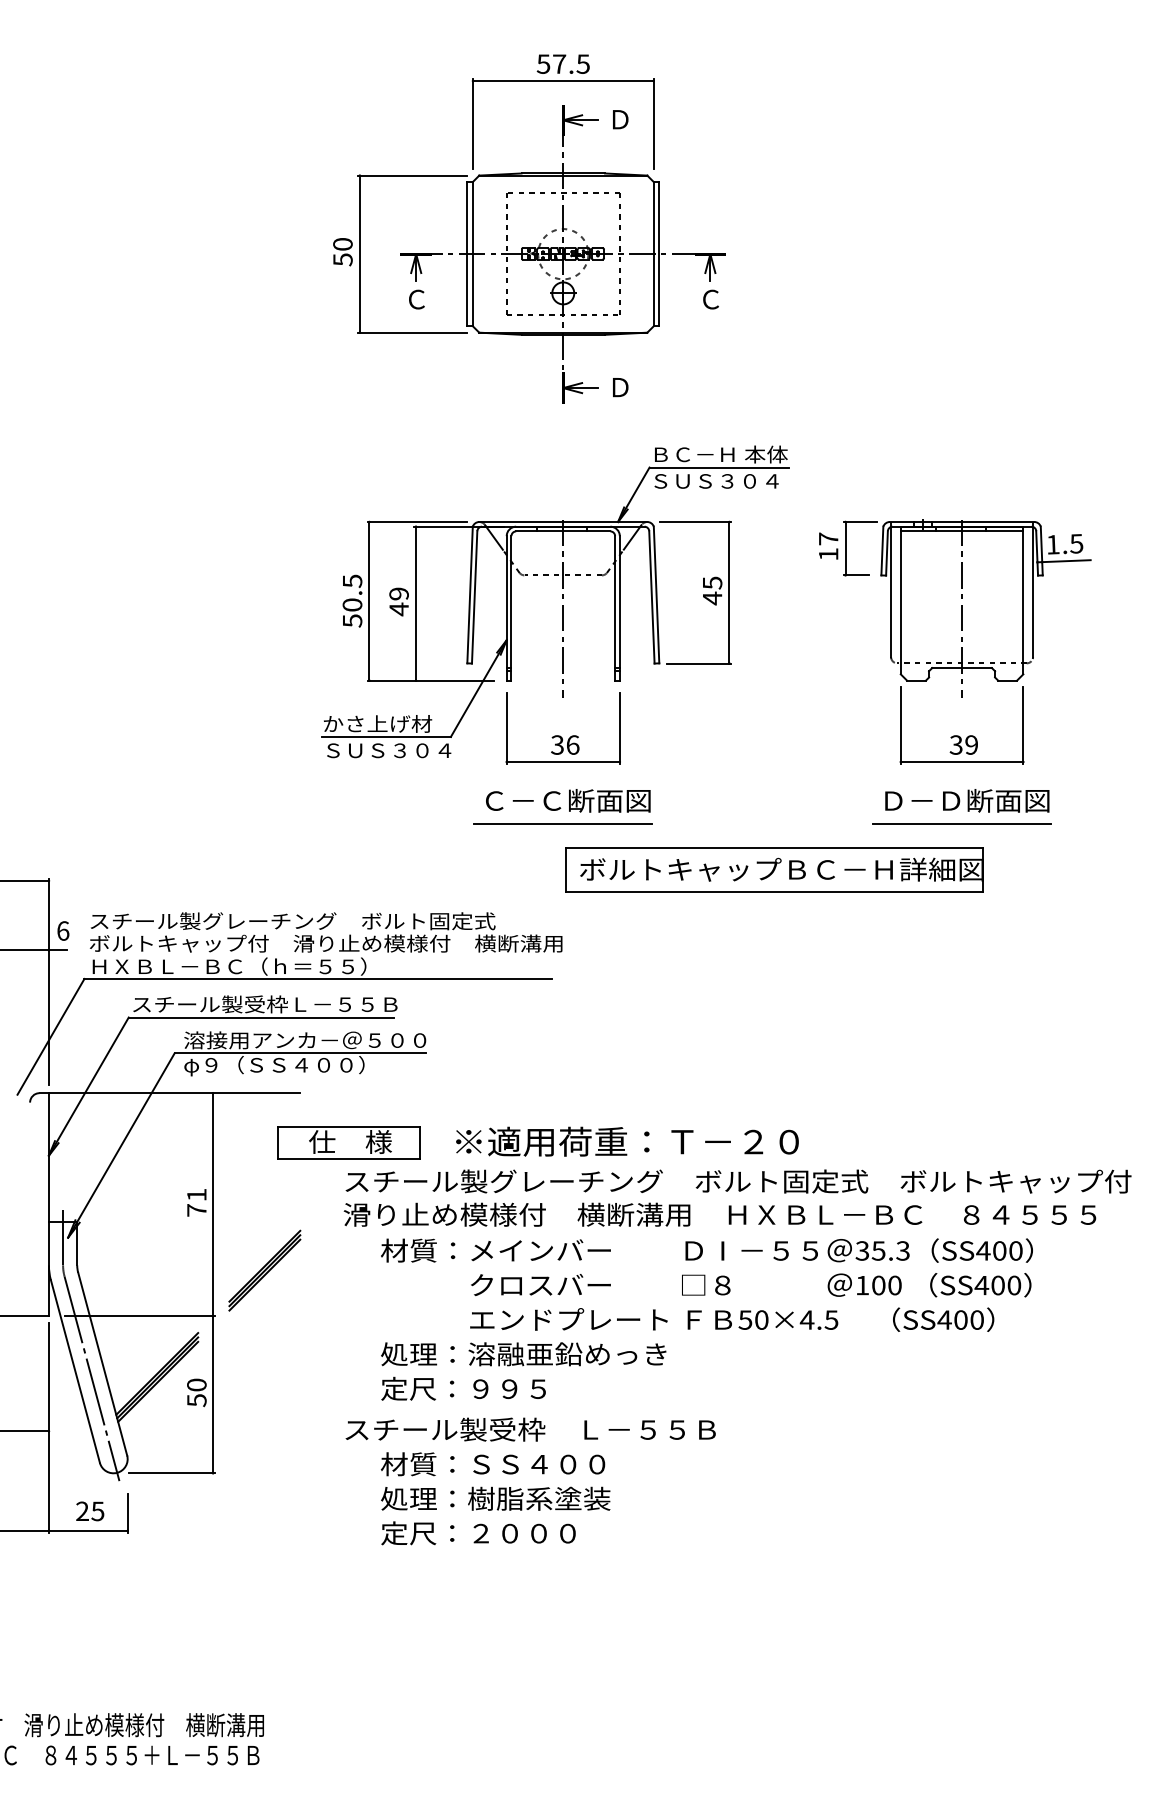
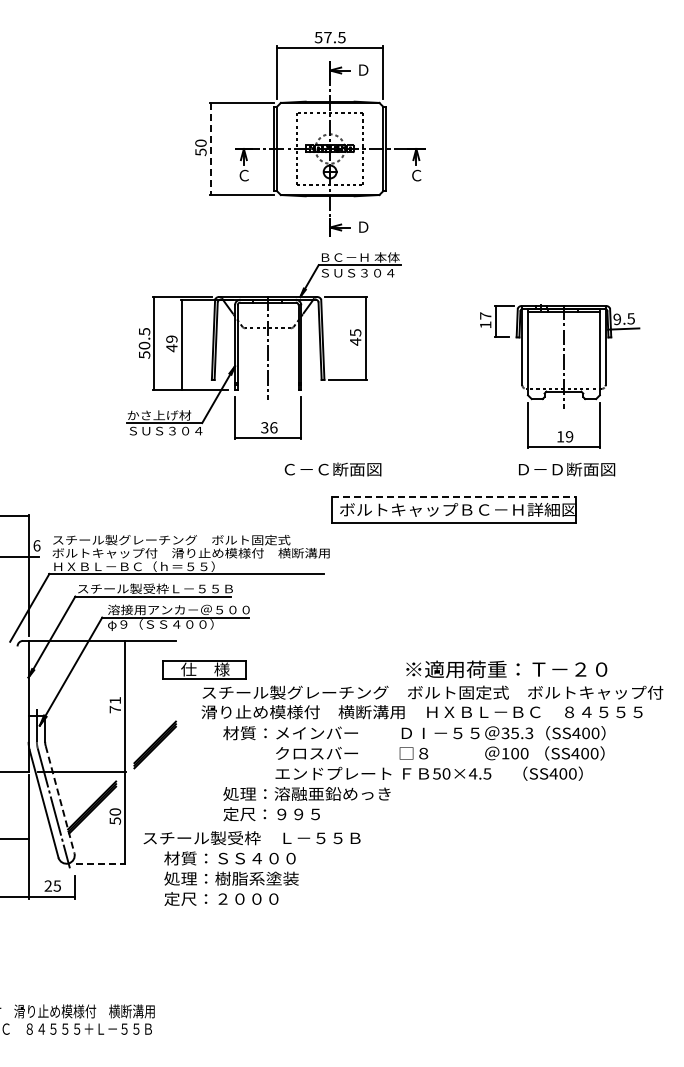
line: (359, 255) -> (210, 149), solid -> dashed
text: (1053, 544) -> (617, 319), 1.5 -> 9.5
part: (555, 604) -> (263, 345), moved
text: (956, 744) -> (560, 436), 39 -> 19
line: (563, 823) -> (330, 482), removed
line: (961, 823) -> (563, 482), removed
line: (775, 848) -> (454, 497), solid -> dashed
text: (626, 1141) -> (506, 669), moved
line: (103, 1365) -> (60, 800), solid -> dashed
line: (173, 1472) -> (101, 863), solid -> dashed
text: (529, 1481) -> (251, 868), moved

